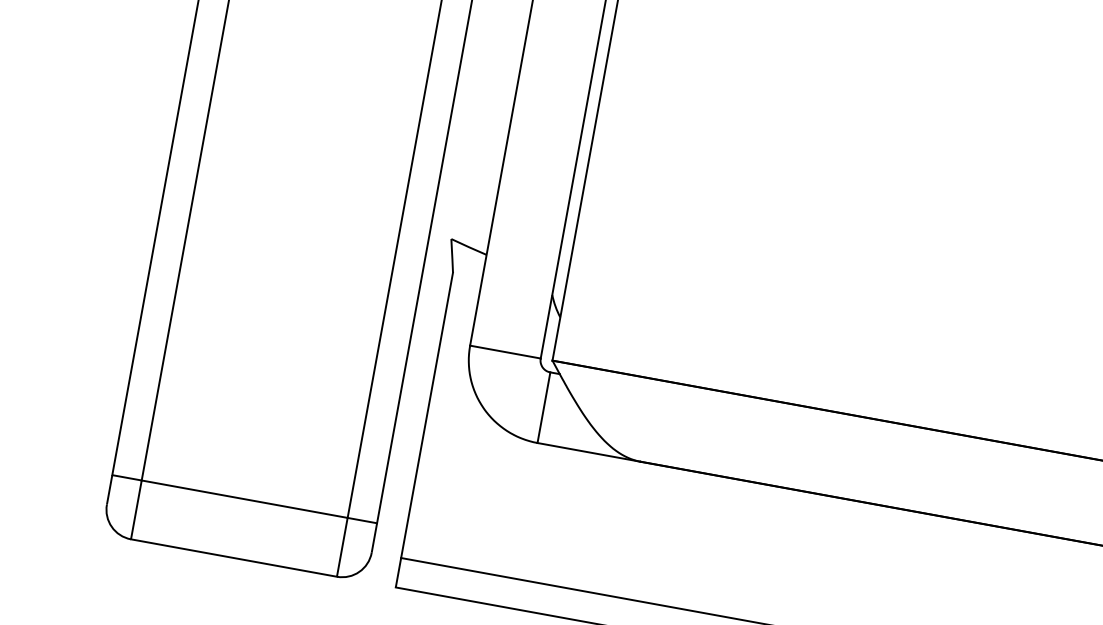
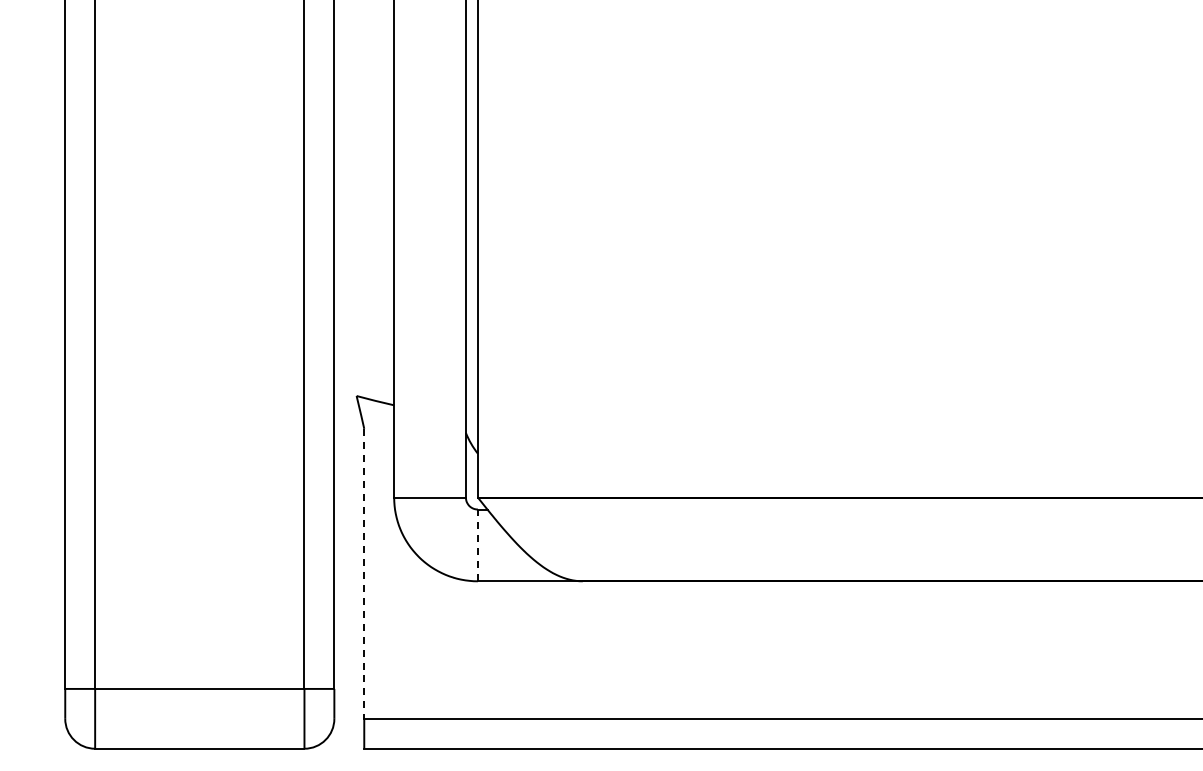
line: (543, 407) -> (477, 545), solid -> dashed
line: (427, 415) -> (364, 573), solid -> dashed

